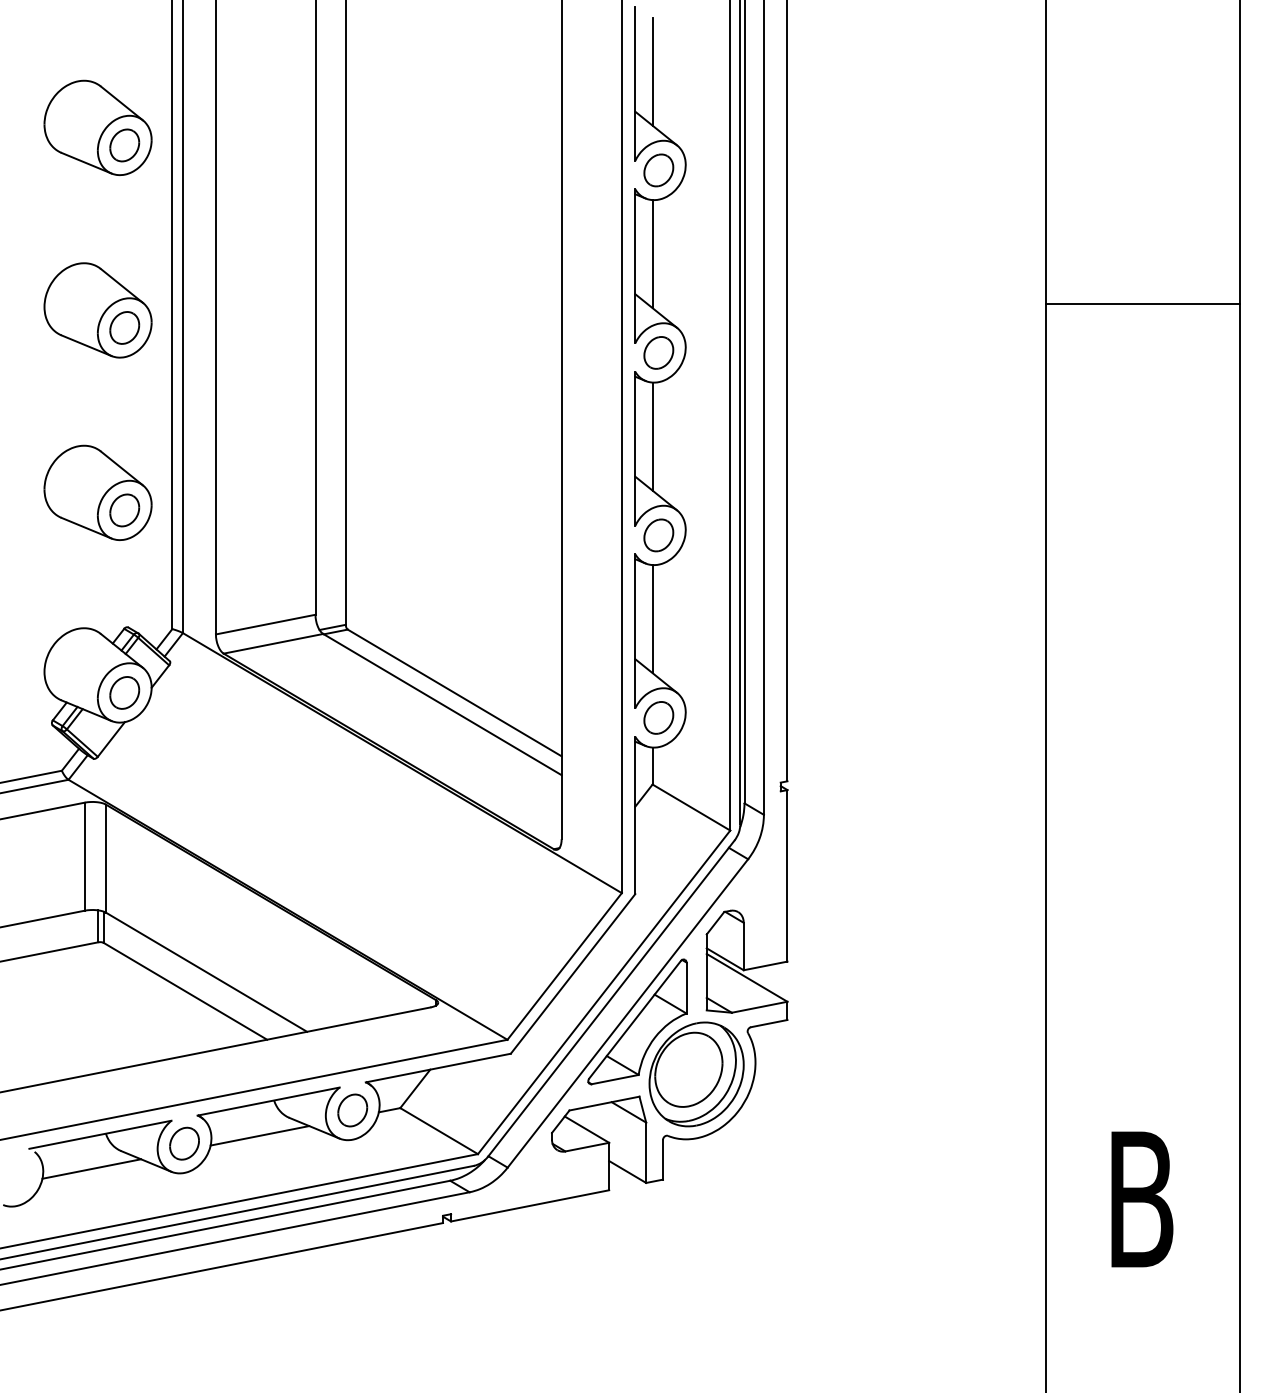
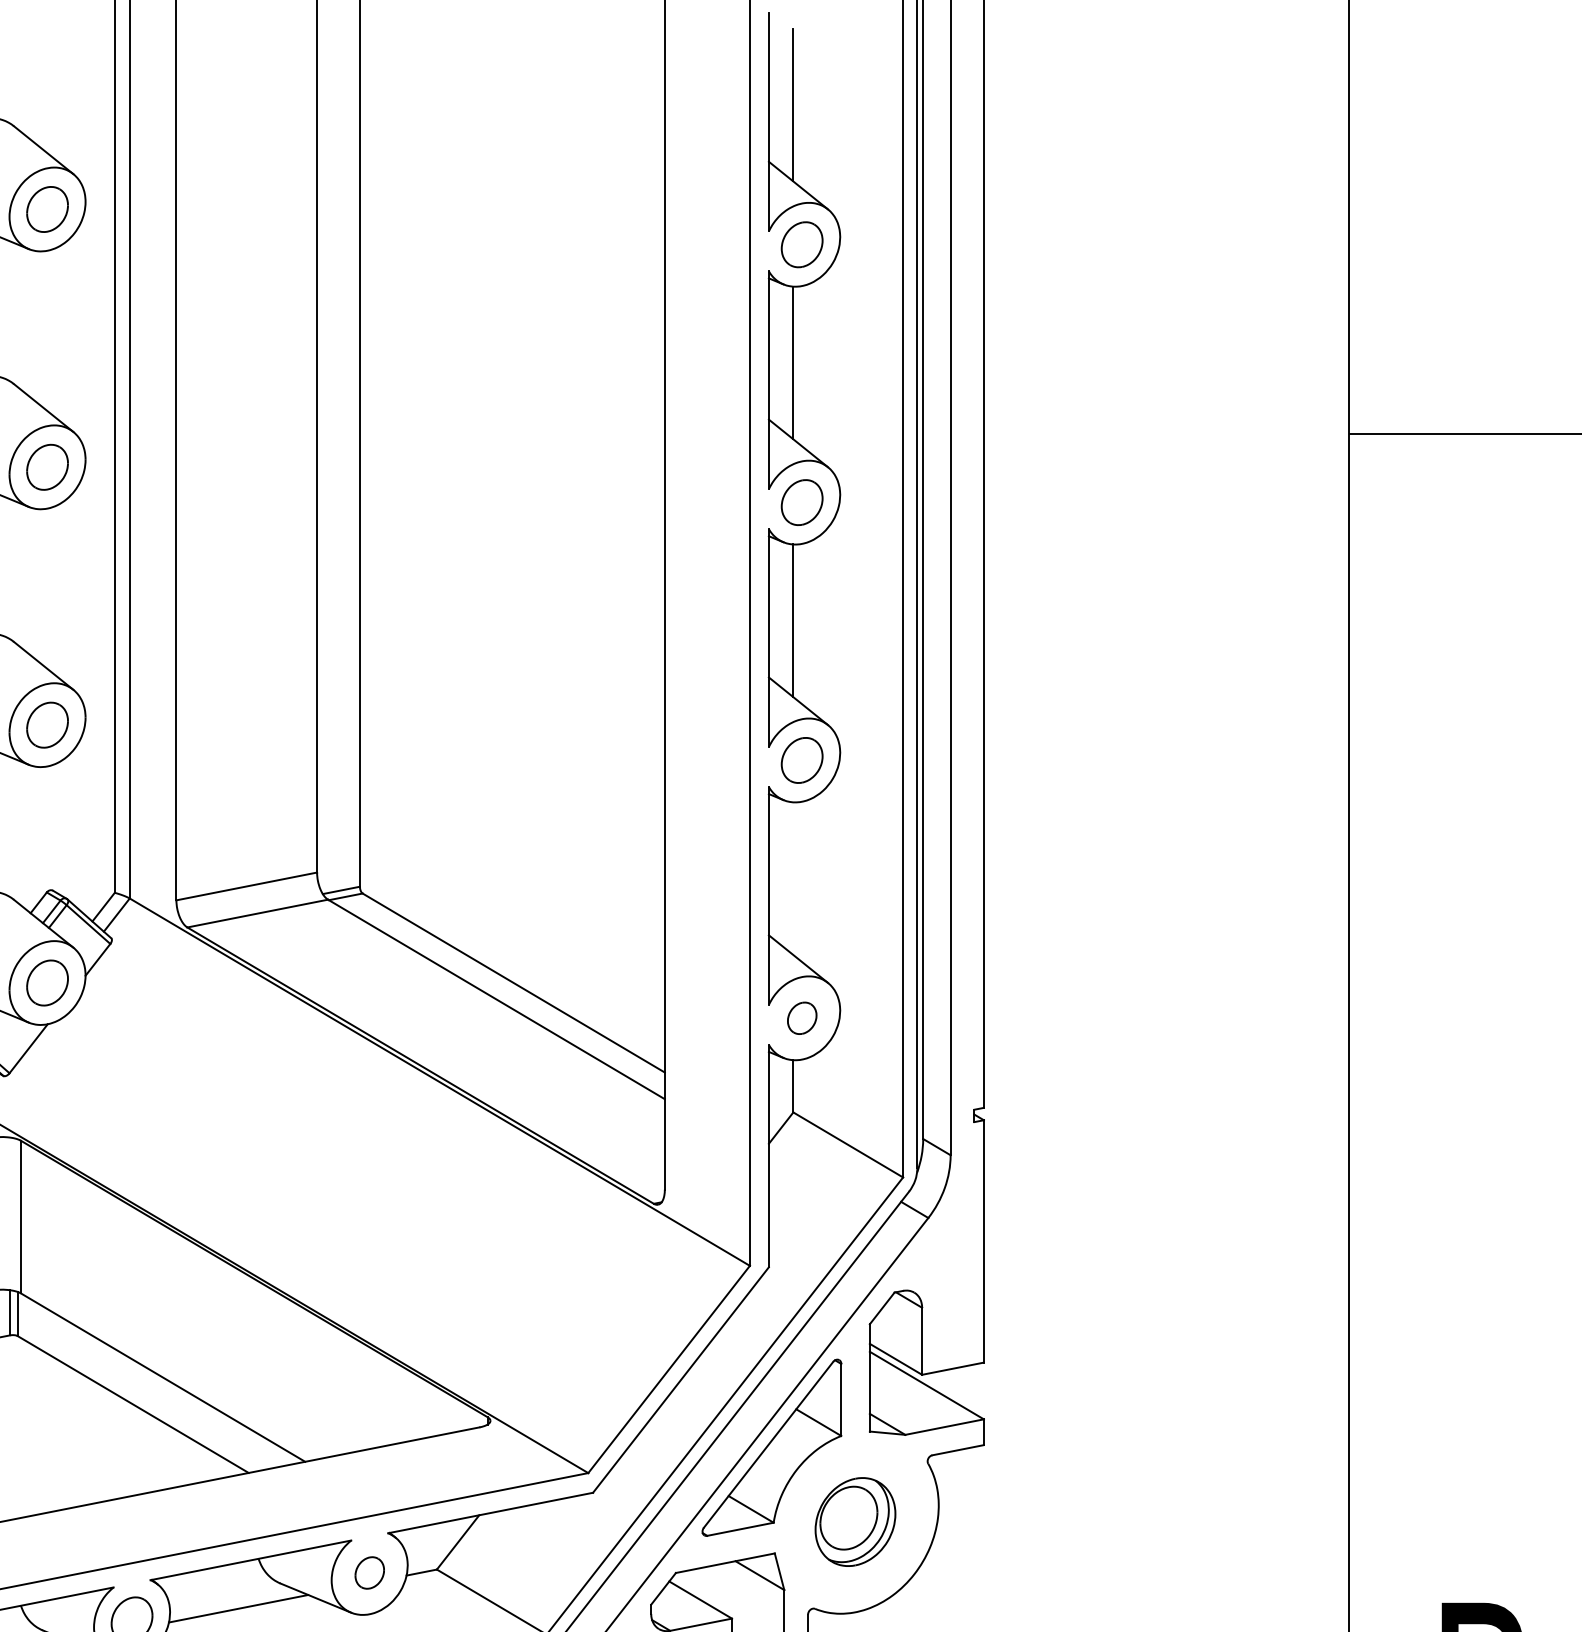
line: (652, 619) -> (793, 879), removed
part: (658, 717) -> (801, 1017), size x0.7
part: (696, 1074) -> (855, 1522), size x0.6
part: (352, 1110) -> (369, 1572), size x0.7

